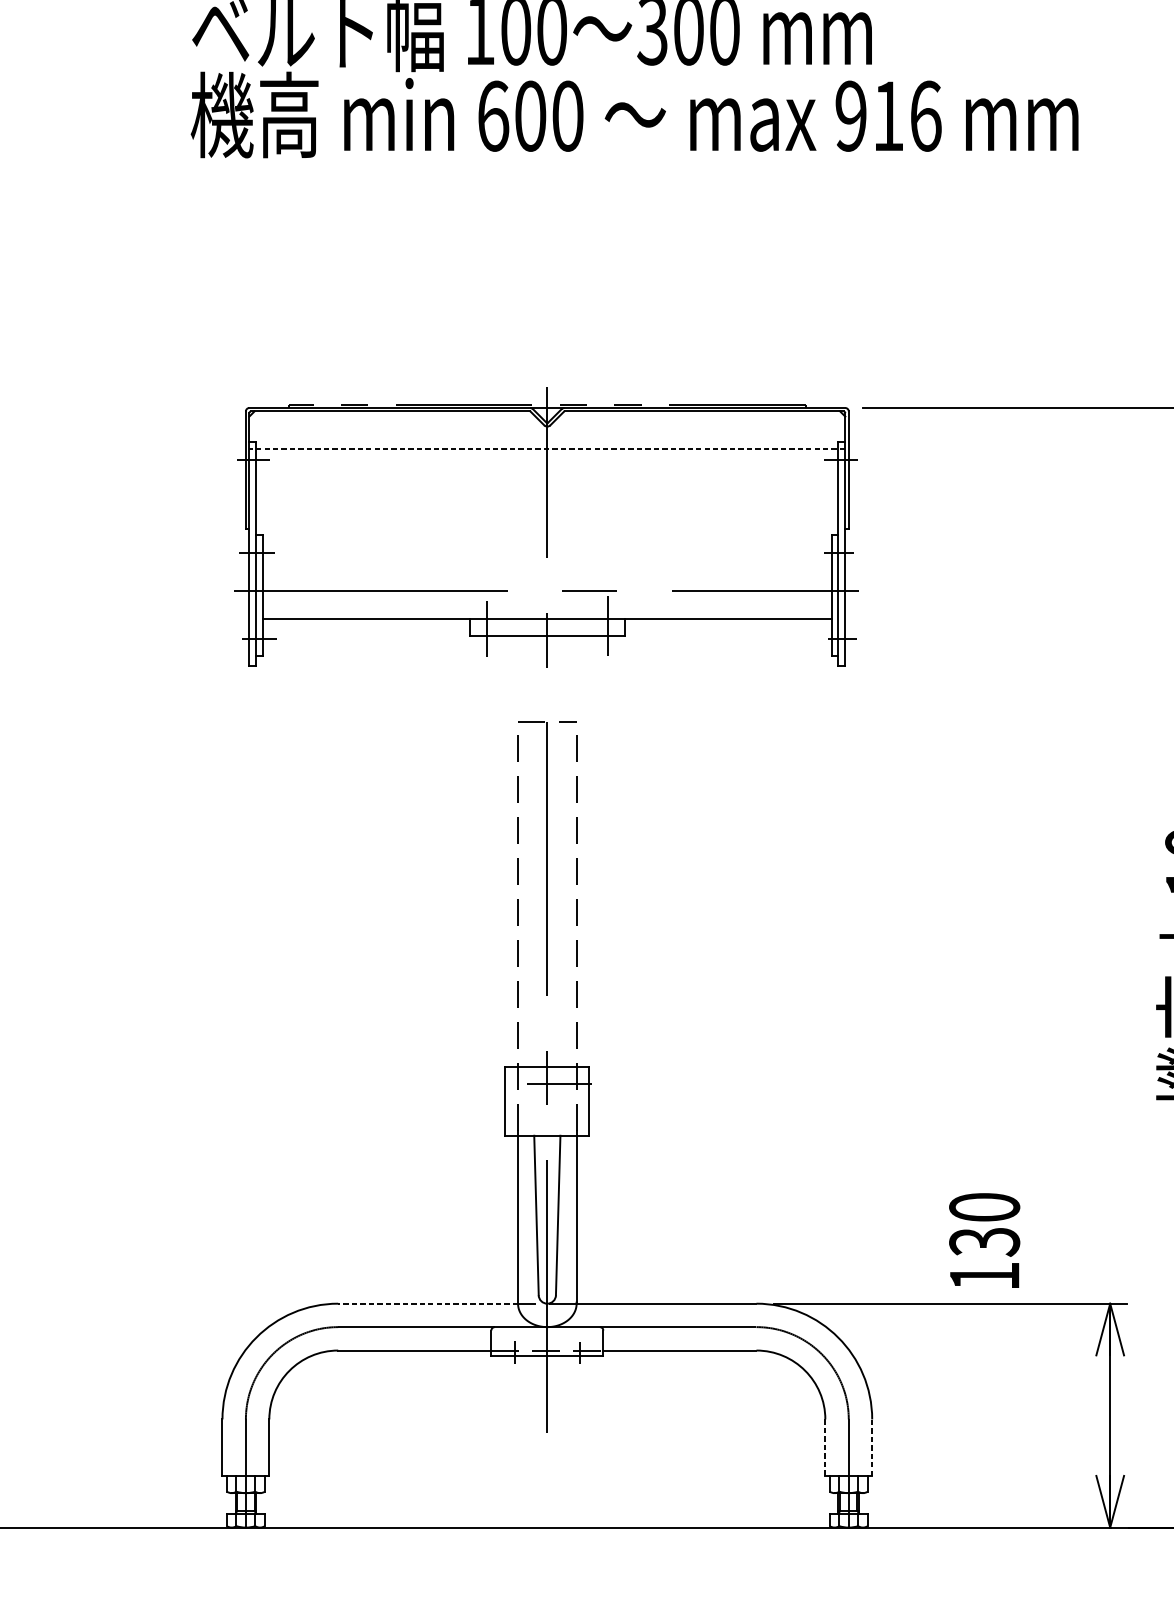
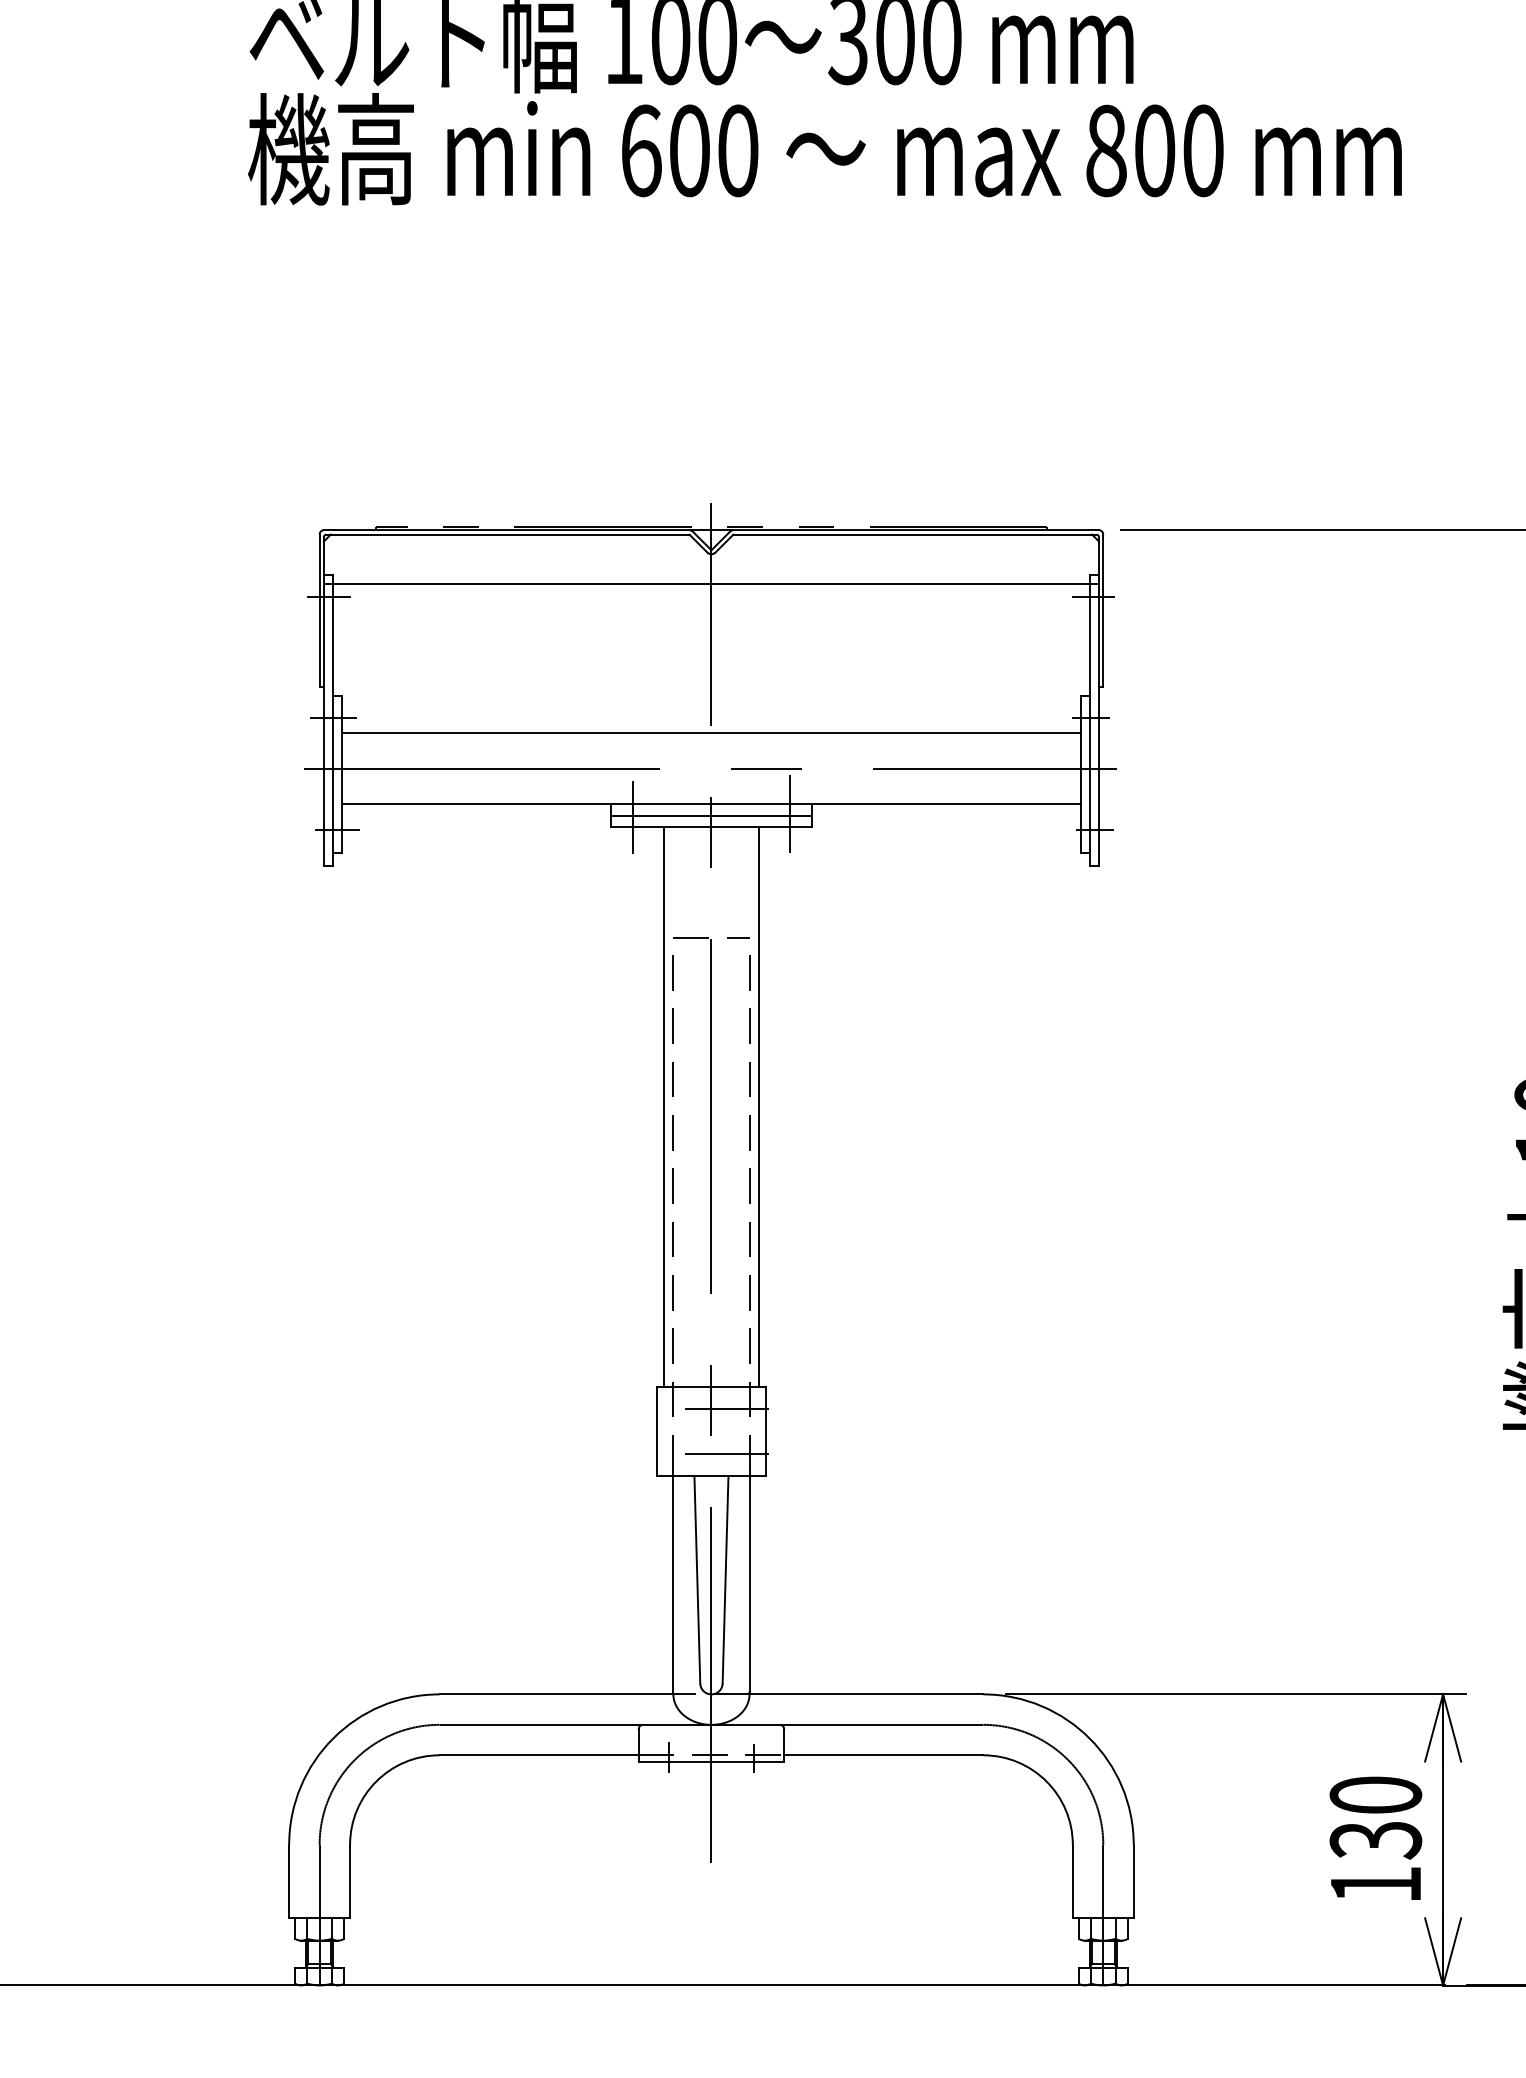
text: (888, 115) -> (1155, 150), 916 -> 800
line: (546, 449) -> (710, 583), dashed -> solid
line: (547, 563) -> (711, 732), added
line: (547, 627) -> (711, 815), added
line: (510, 851) -> (663, 1106), added
line: (584, 851) -> (759, 1106), added
line: (559, 1118) -> (727, 1453), added
text: (984, 1239) -> (1375, 1837), moved
line: (428, 1303) -> (556, 1694), dashed -> solid
line: (825, 1447) -> (1072, 1881), dashed -> solid
line: (872, 1447) -> (1133, 1881), dashed -> solid

